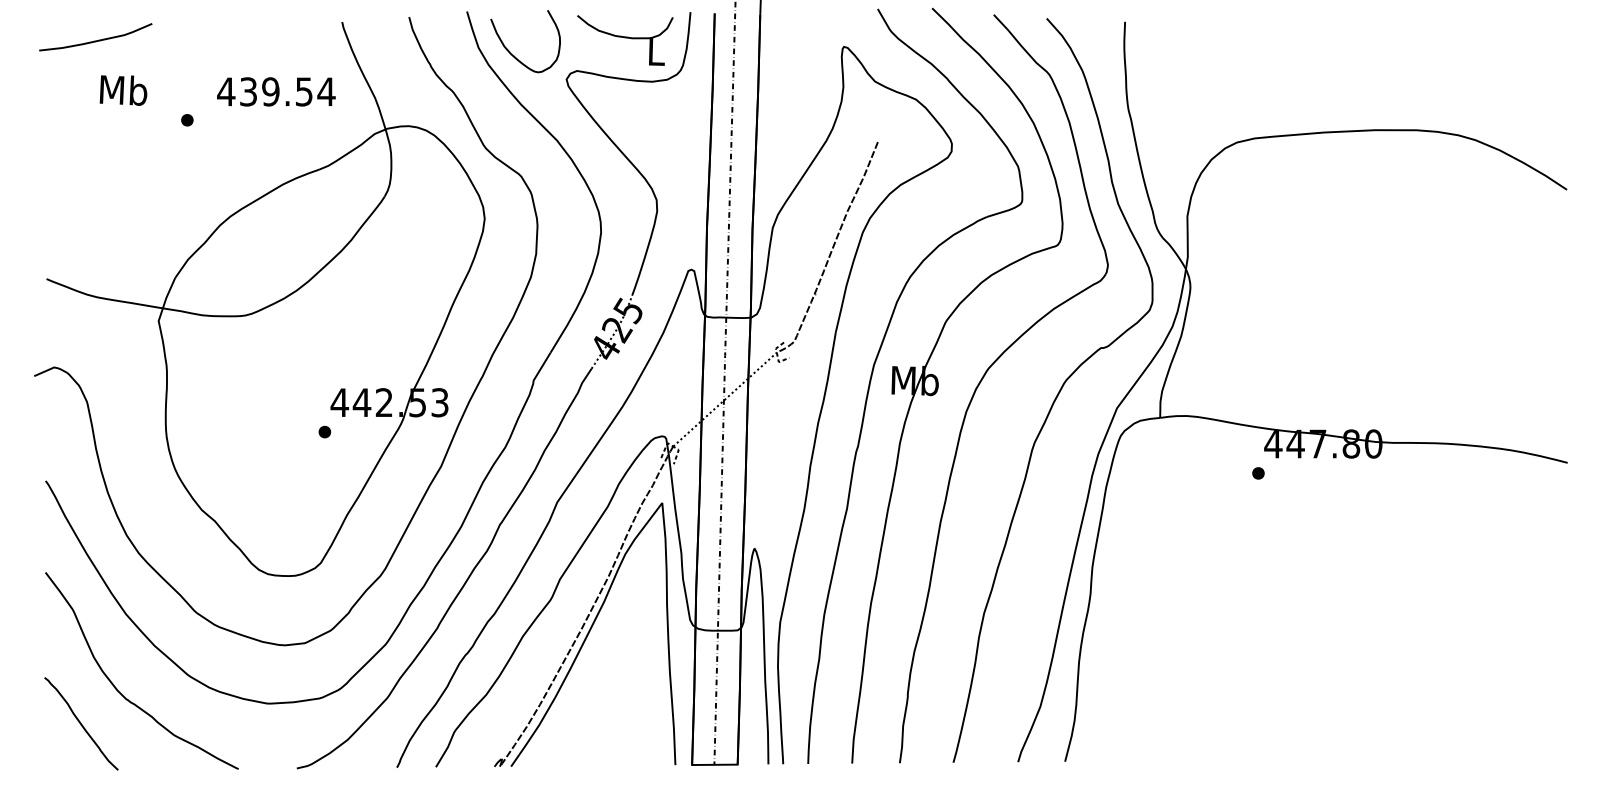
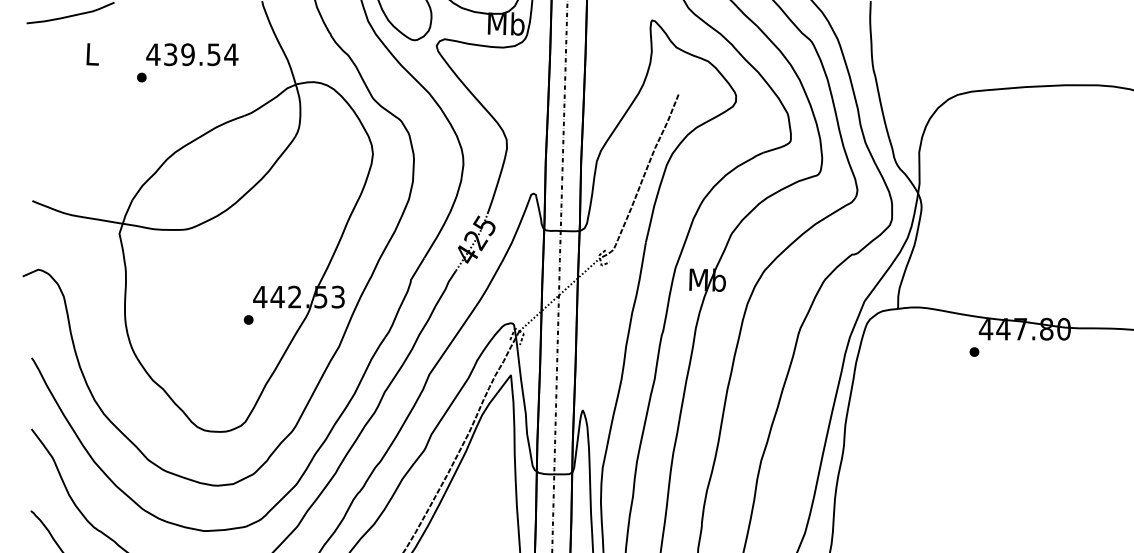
text: (655, 51) -> (505, 24), L -> Mb
text: (123, 90) -> (92, 54), Mb -> L
text: (276, 91) -> (192, 54), moved

